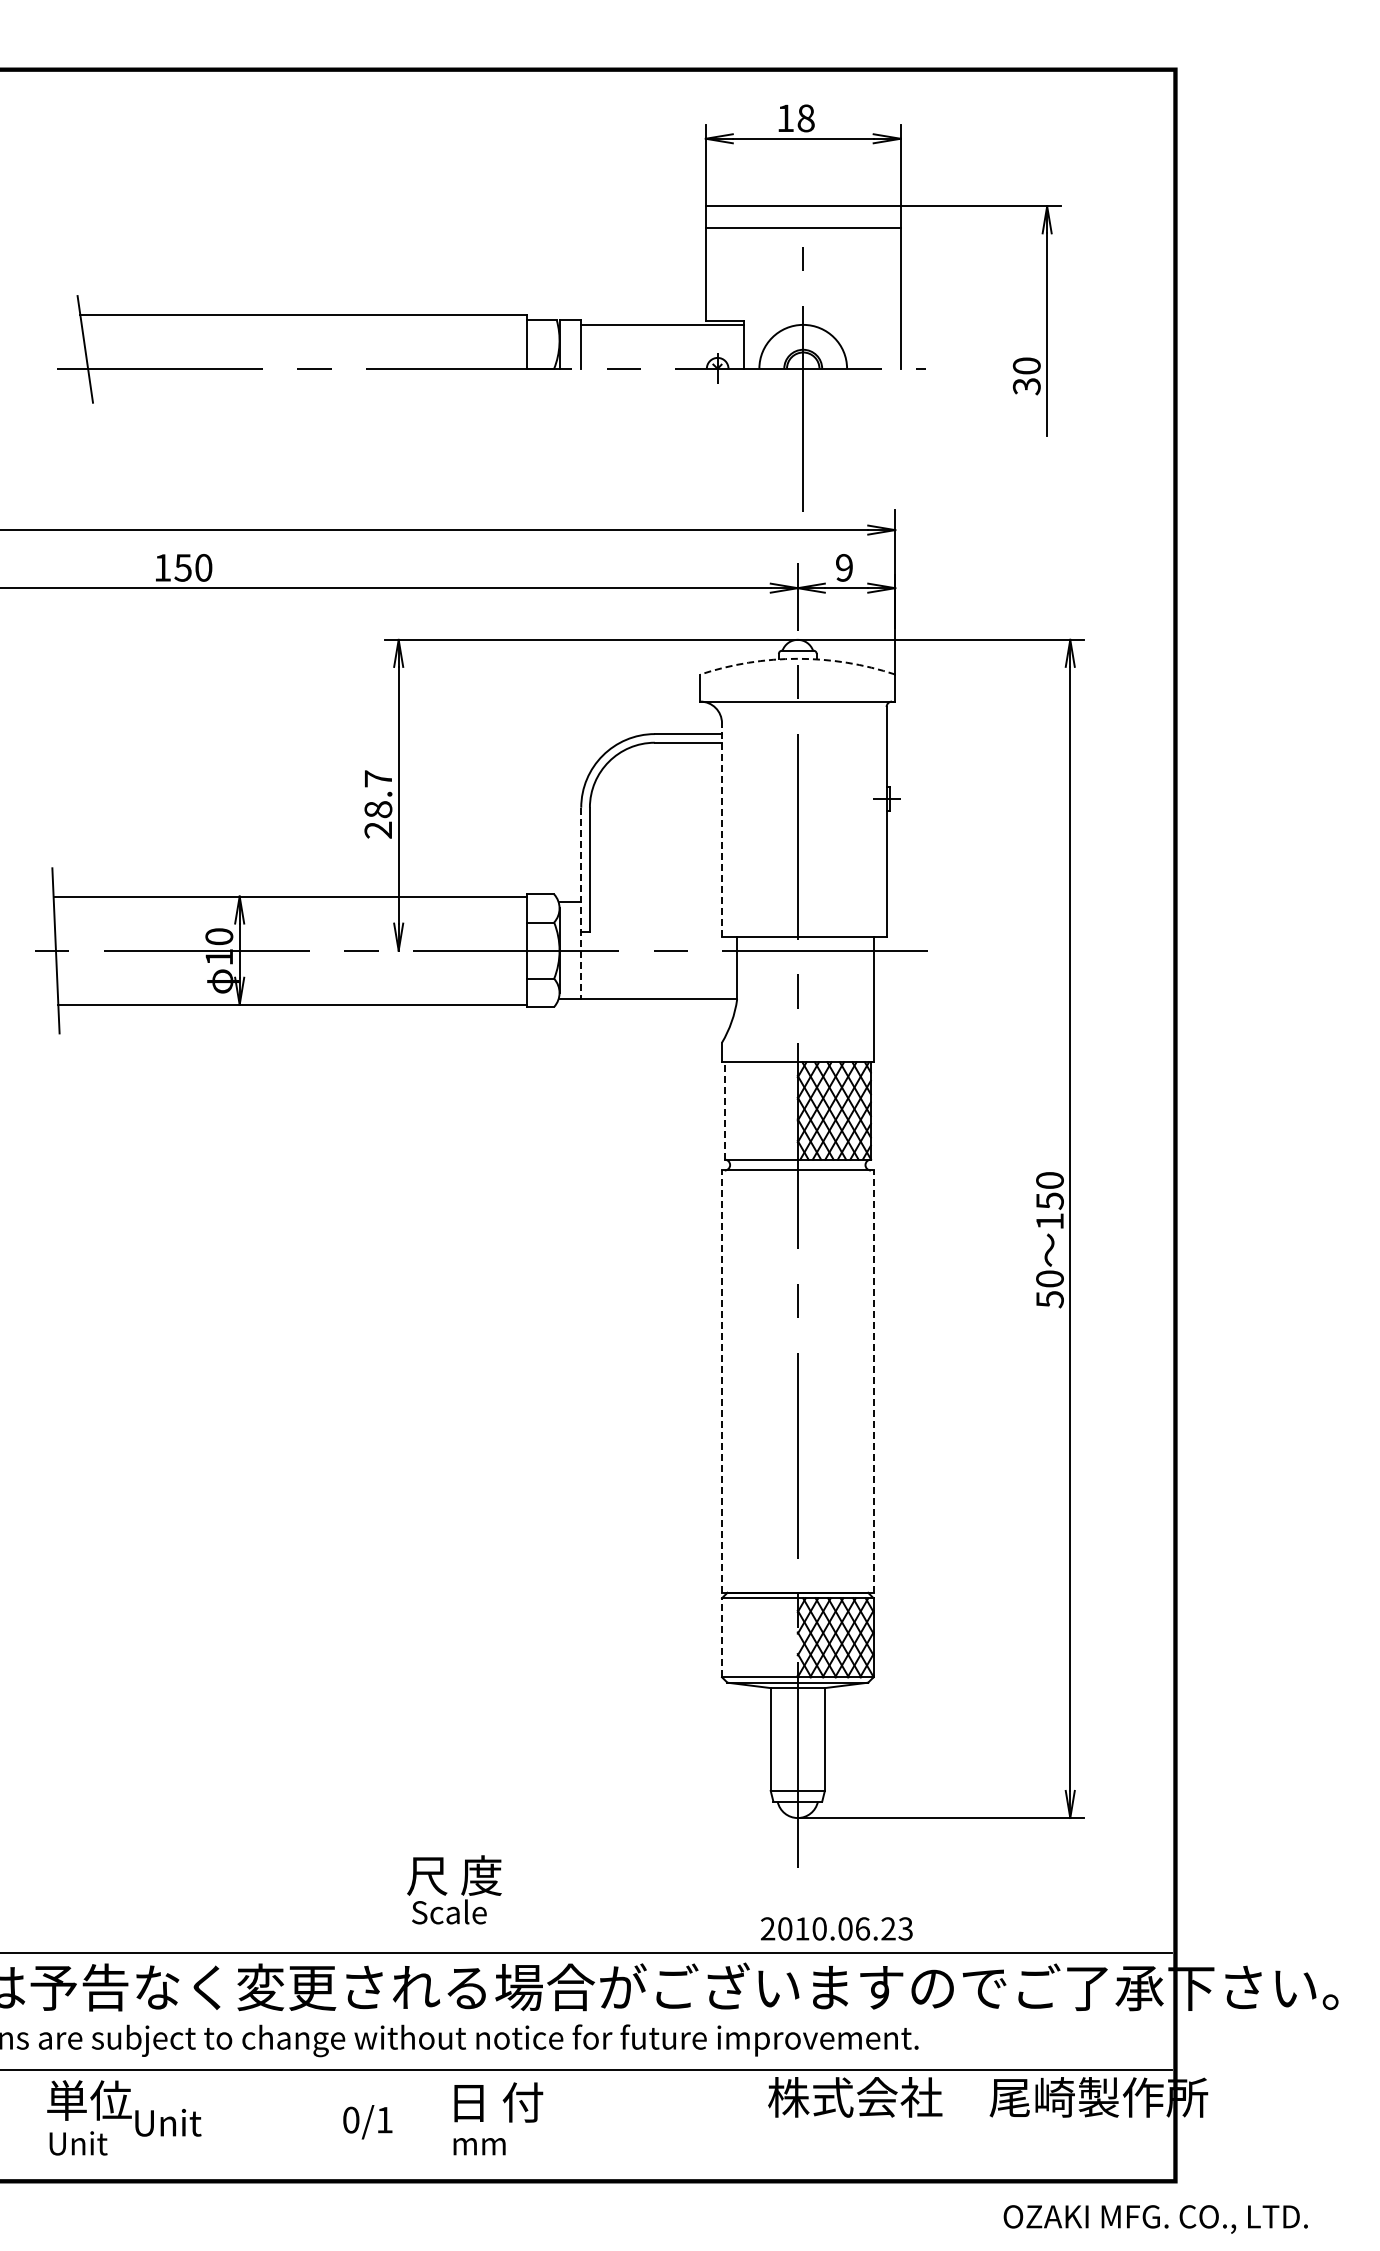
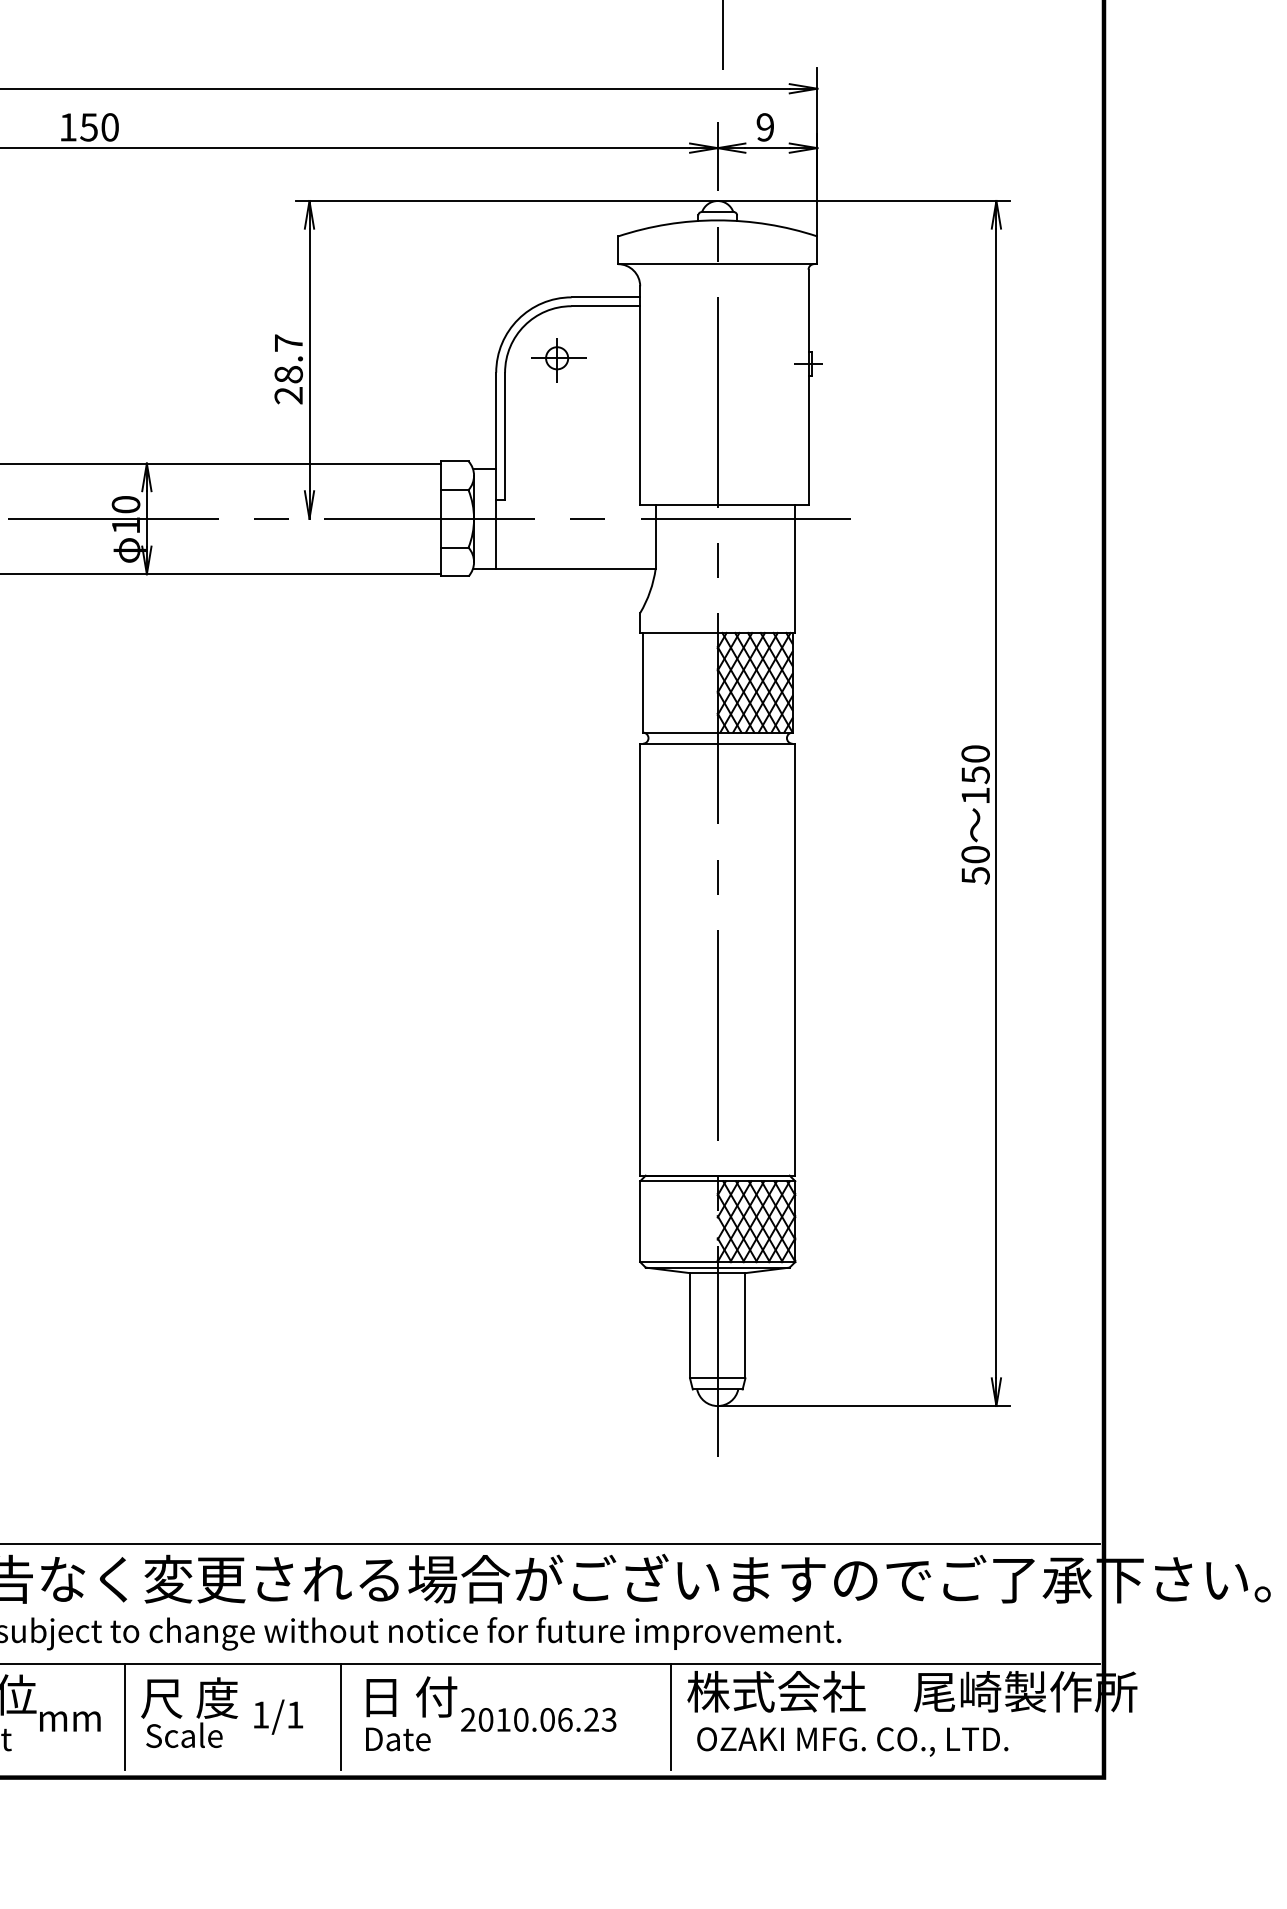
arc: (797, 658) -> (717, 220), dashed -> solid
part: (642, 795) -> (558, 360), added
line: (722, 830) -> (640, 395), dashed -> solid
line: (581, 903) -> (496, 470), dashed -> solid
line: (724, 1110) -> (642, 682), dashed -> solid
line: (722, 1381) -> (640, 959), dashed -> solid
line: (873, 1381) -> (795, 959), dashed -> solid
line: (722, 1637) -> (640, 1221), dashed -> solid
text: (454, 1889) -> (189, 1712), moved
text: (836, 1928) -> (538, 1719), moved
text: (351, 2119) -> (261, 1714), 0/1 -> 1/1
text: (168, 2122) -> (74, 1717), Unit -> mm
line: (218, 2122) -> (125, 1717), added
line: (429, 2122) -> (341, 1717), added
line: (751, 2122) -> (670, 1717), added
text: (485, 2143) -> (398, 1738), mm -> Date
text: (1155, 2219) -> (852, 1741), moved

